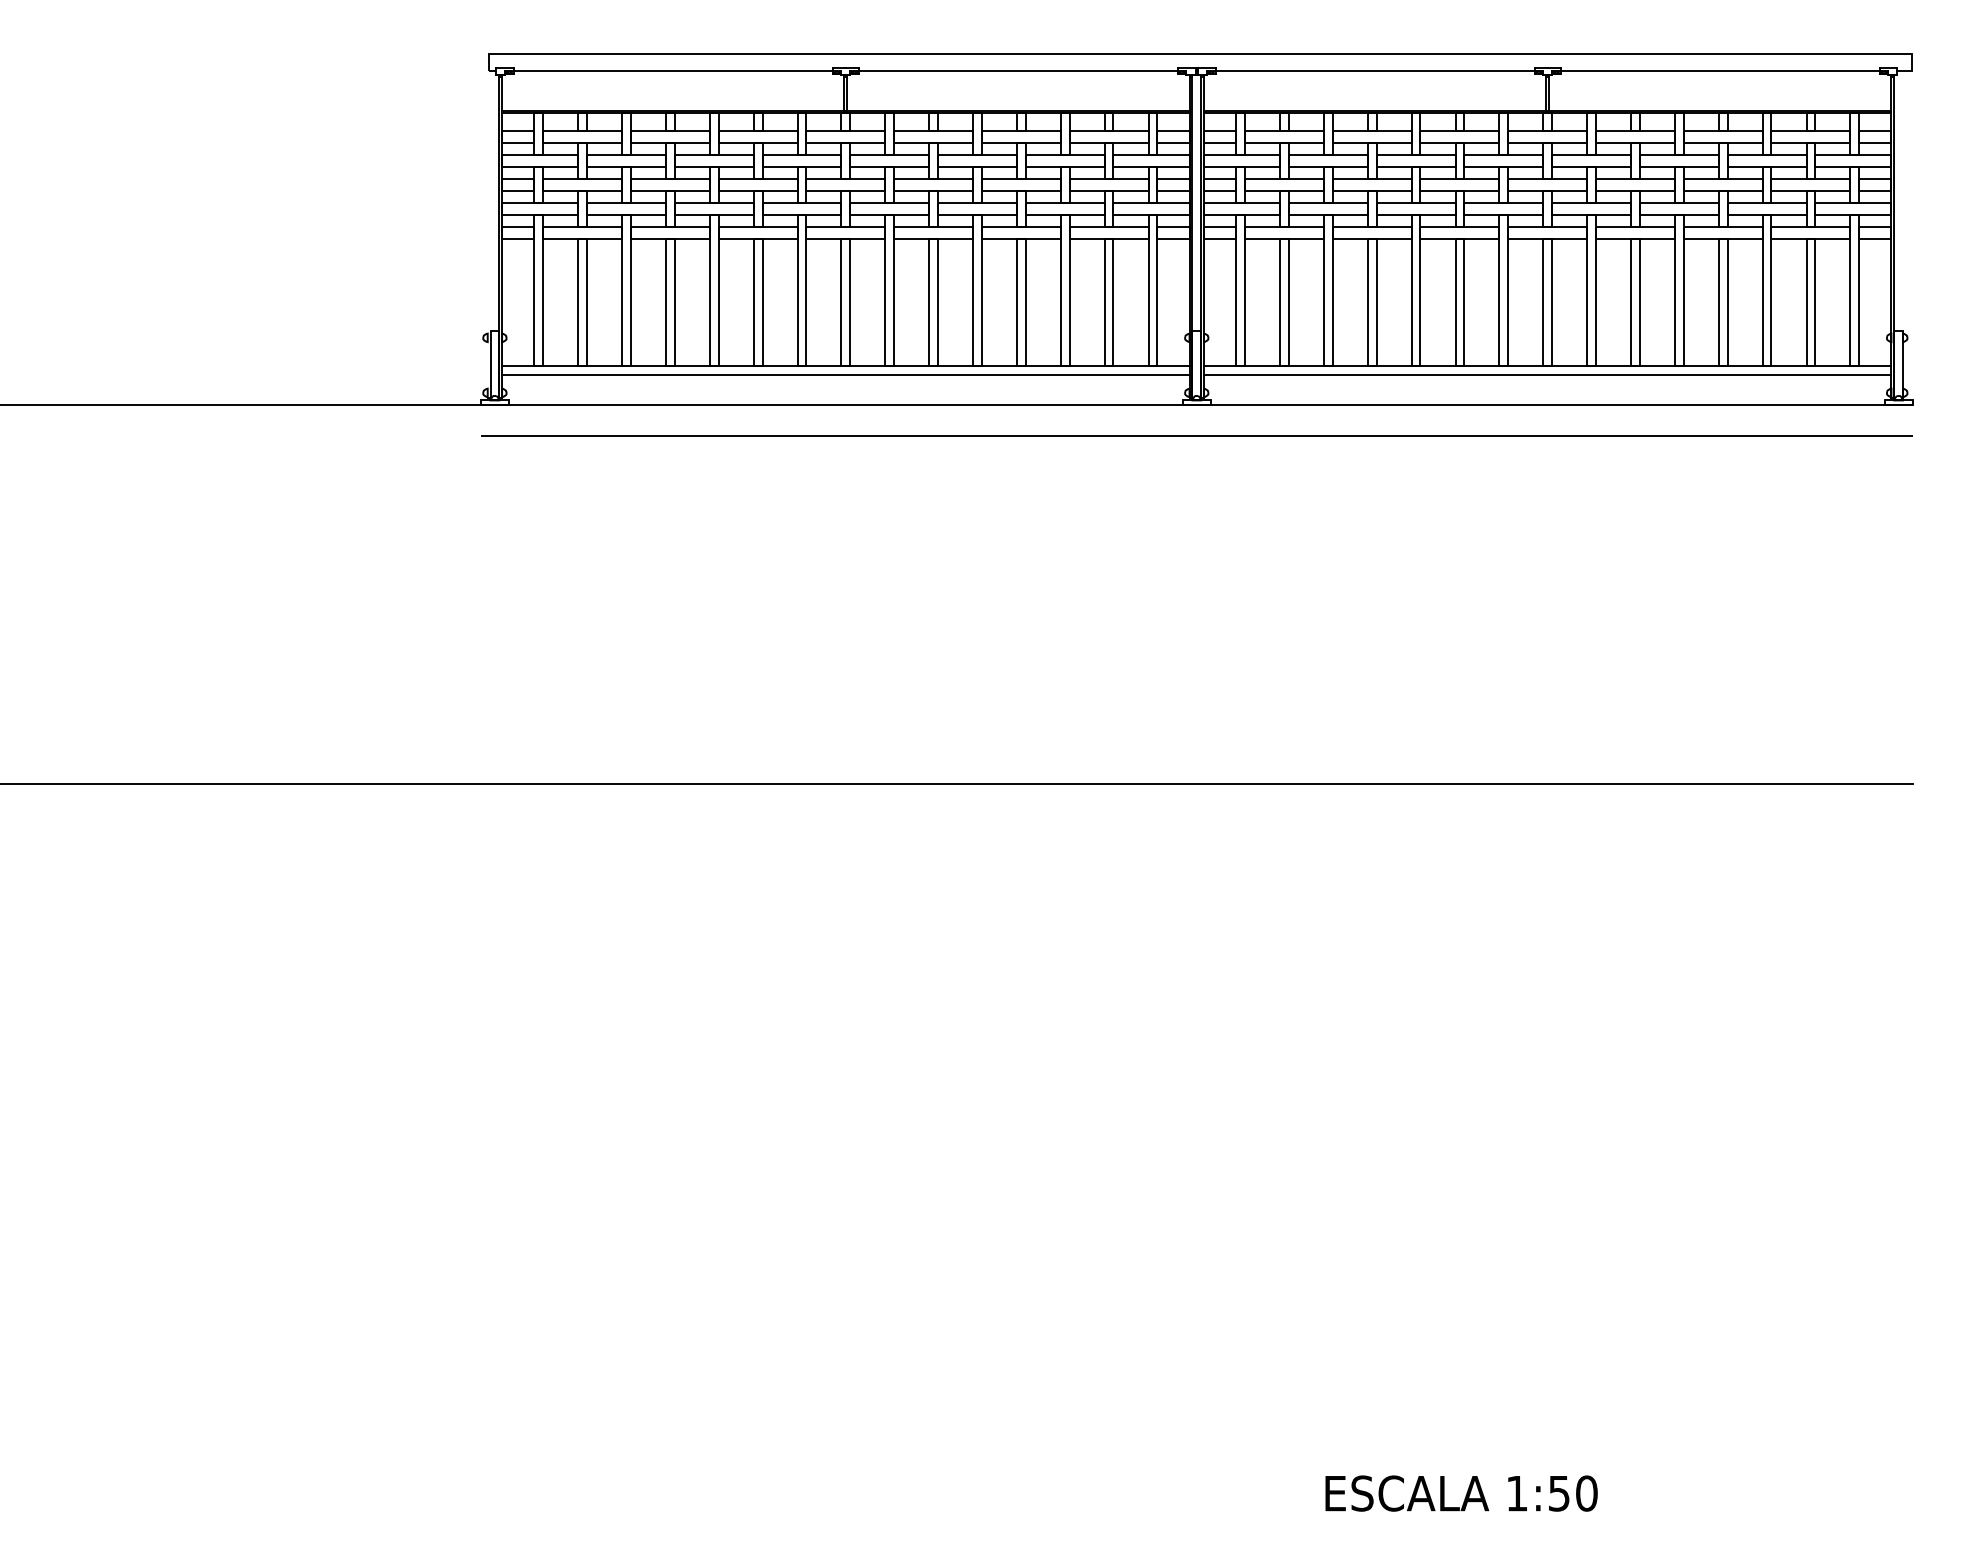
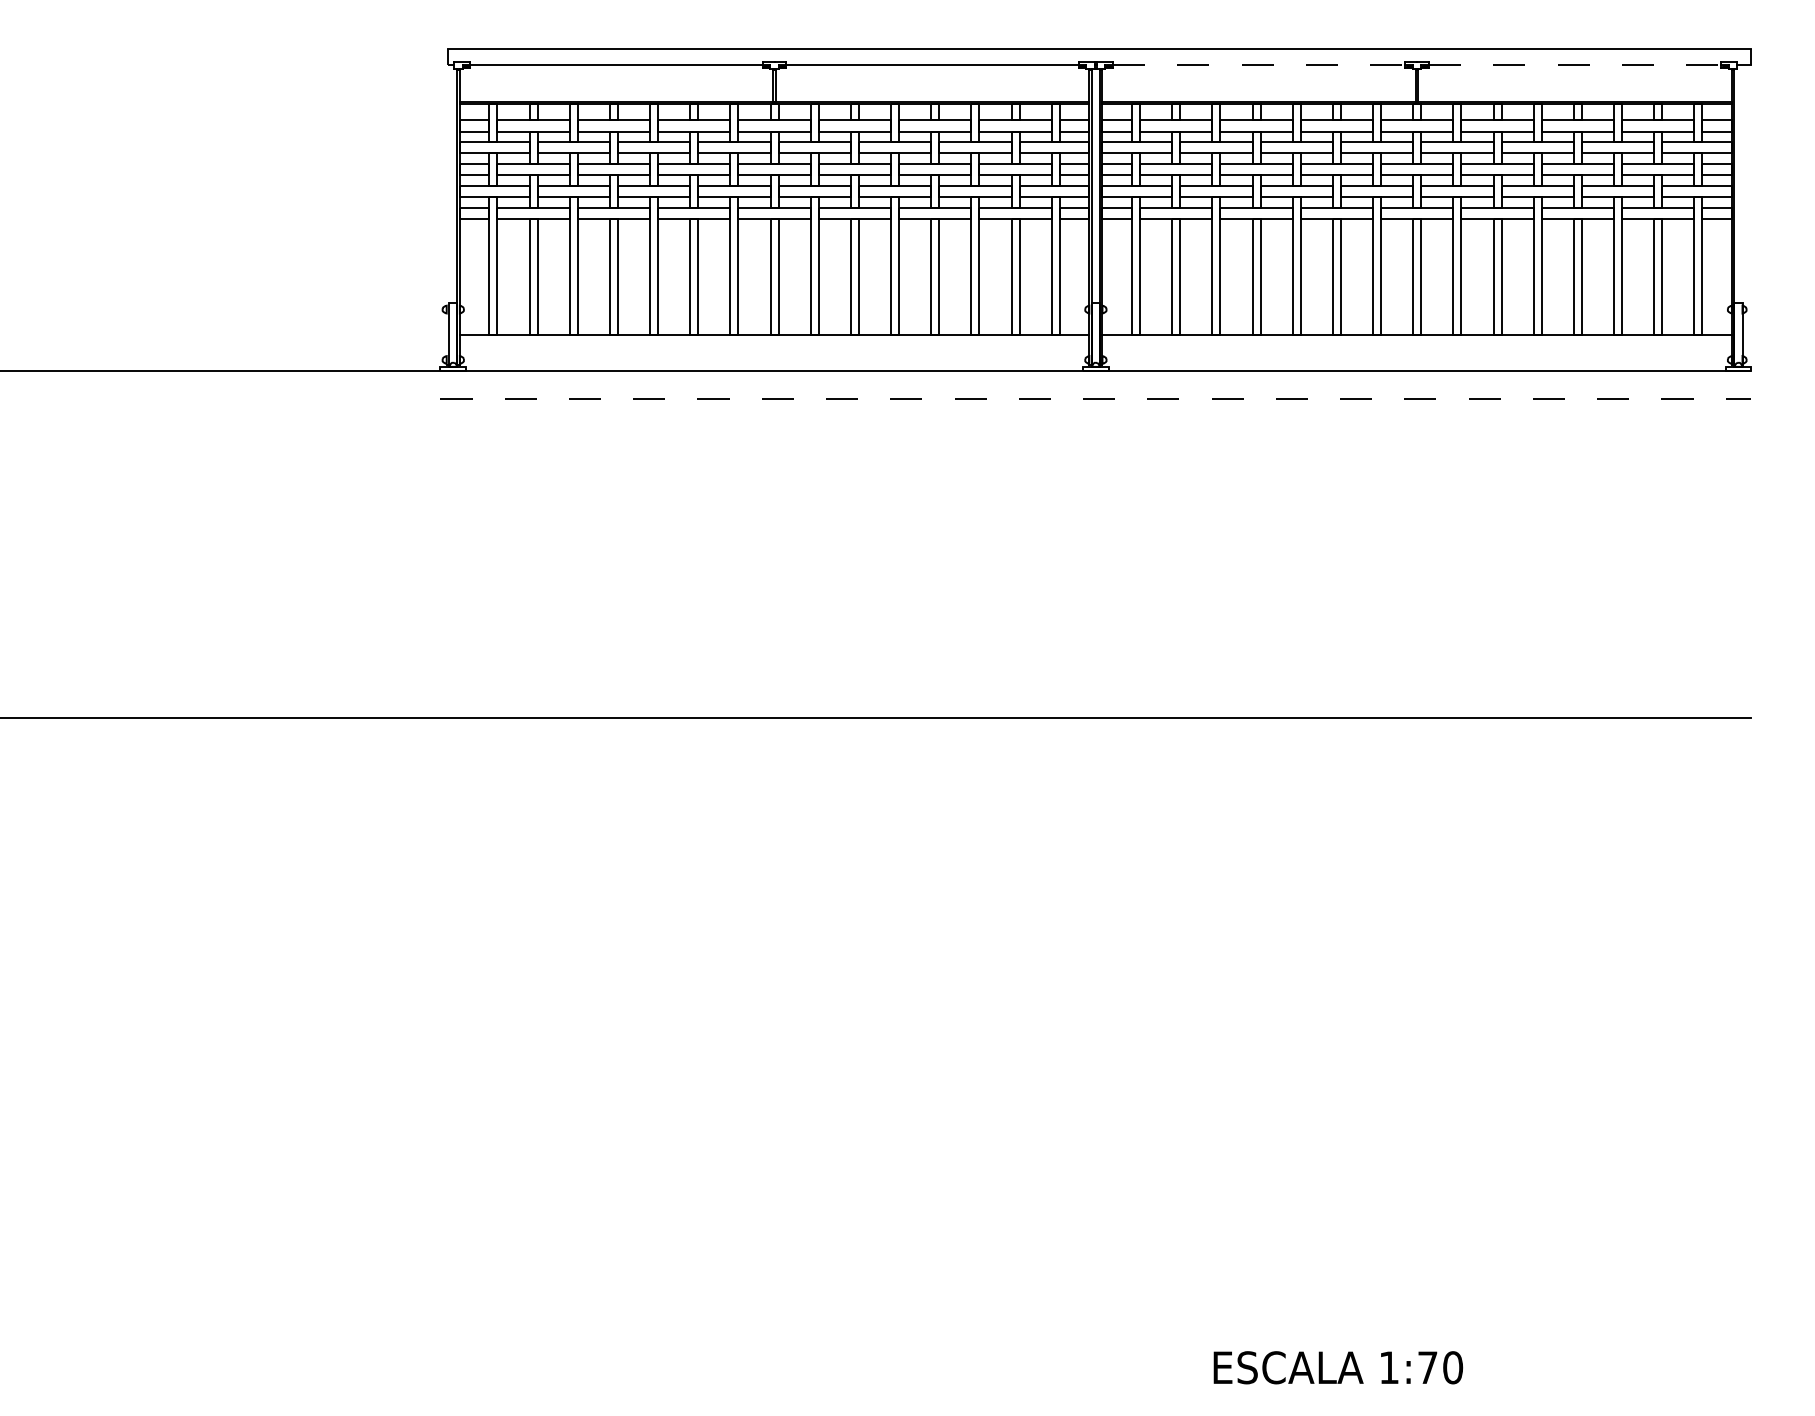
line: (1375, 71) -> (1259, 65), solid -> dashed
line: (1720, 71) -> (1575, 65), solid -> dashed
line: (845, 374) -> (774, 343), removed
line: (1547, 374) -> (1417, 343), removed
line: (1196, 435) -> (1095, 398), solid -> dashed
text: (1559, 1493) -> (1428, 1367), 1:50 -> 1:70

